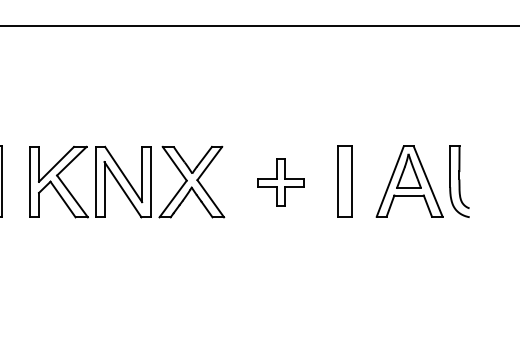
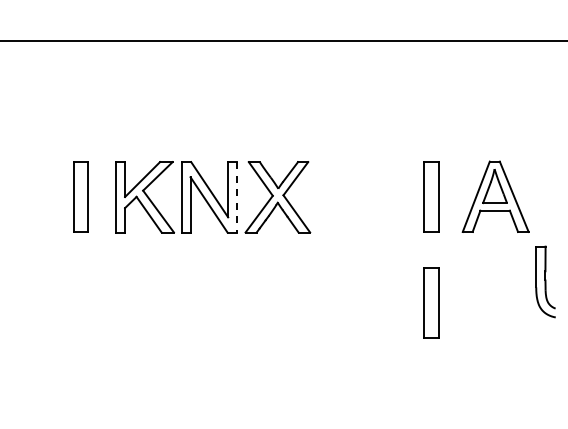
part: (459, 181) -> (545, 281), moved
line: (151, 182) -> (237, 197), solid -> dashed
part: (280, 182) -> (366, 197), removed
part: (345, 287) -> (431, 302), added

